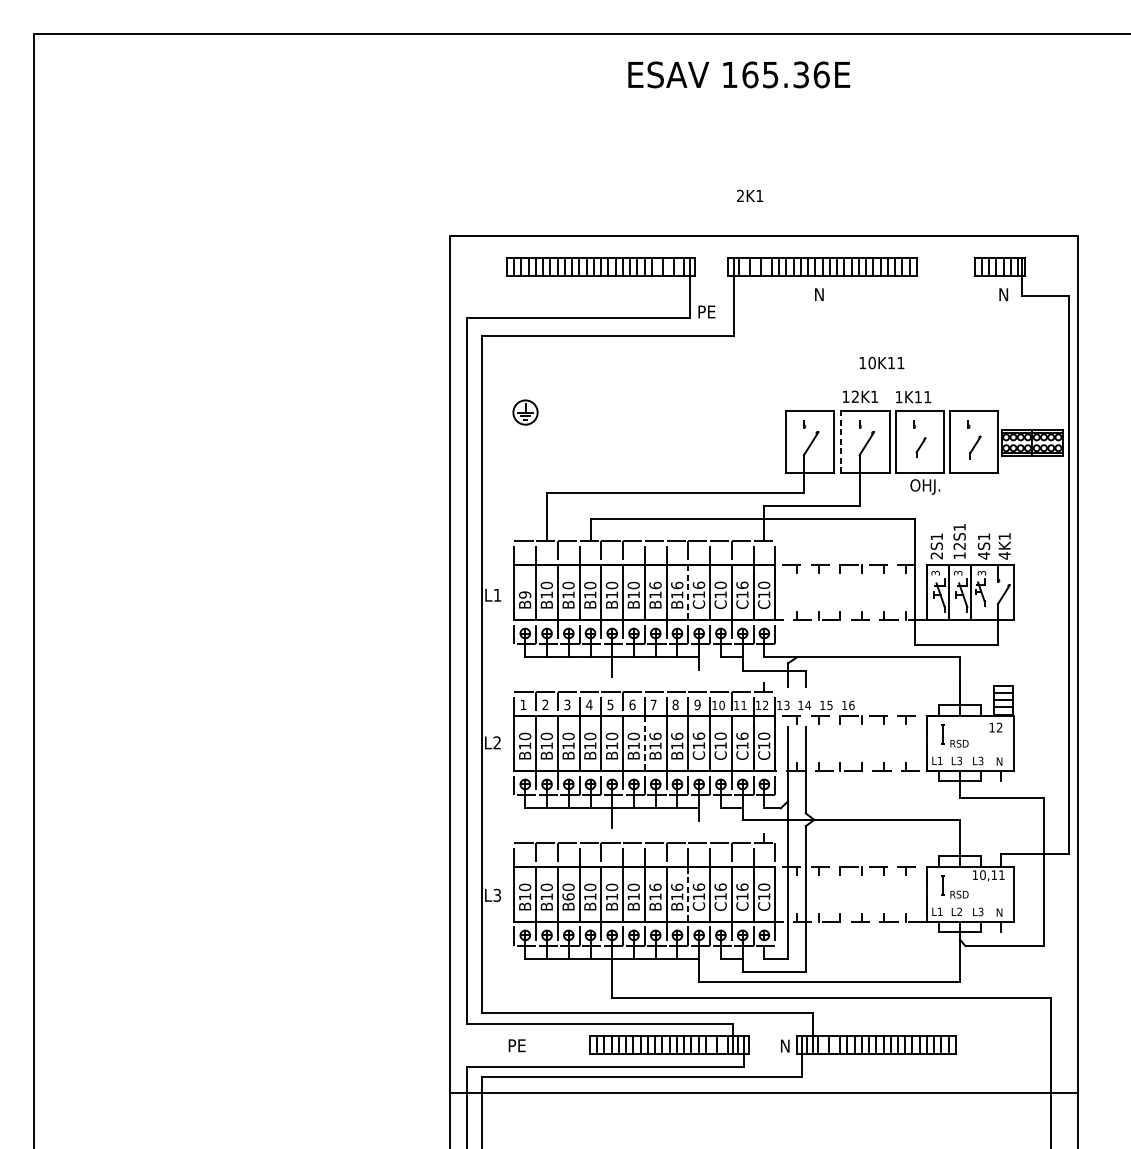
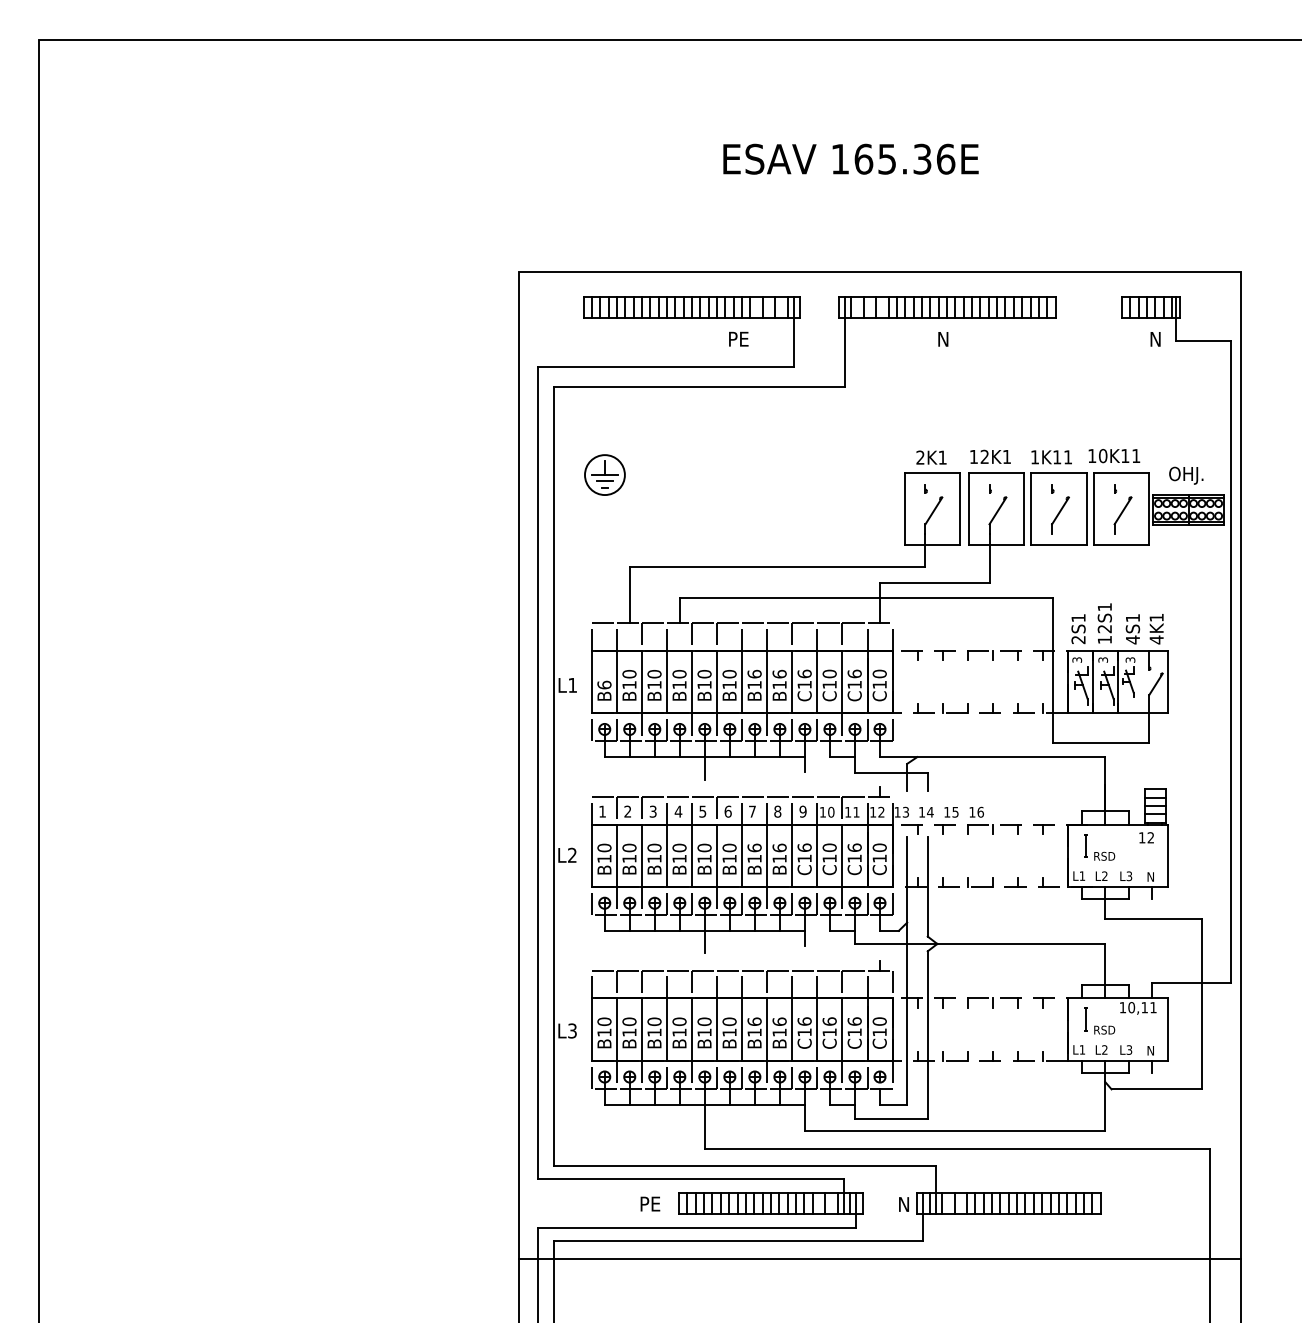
text: (738, 74) -> (850, 158), moved
text: (750, 195) -> (931, 457), moved
text: (706, 311) -> (738, 338), moved
text: (882, 363) -> (1114, 456), moved
part: (525, 412) -> (604, 474), size x1.43
line: (841, 441) -> (968, 508), dashed -> solid
part: (921, 447) -> (1060, 515), size x1.67
part: (974, 447) -> (1122, 515), size x1.43
text: (925, 486) -> (1186, 475), moved
line: (688, 592) -> (792, 682), dashed -> solid
text: (525, 594) -> (604, 684), B9 -> B6
line: (644, 743) -> (742, 856), dashed -> solid
text: (959, 761) -> (1104, 876), L3 -> L2
line: (688, 894) -> (792, 1029), dashed -> solid
text: (568, 896) -> (654, 1032), B60 -> B10
text: (517, 1045) -> (650, 1203), moved

